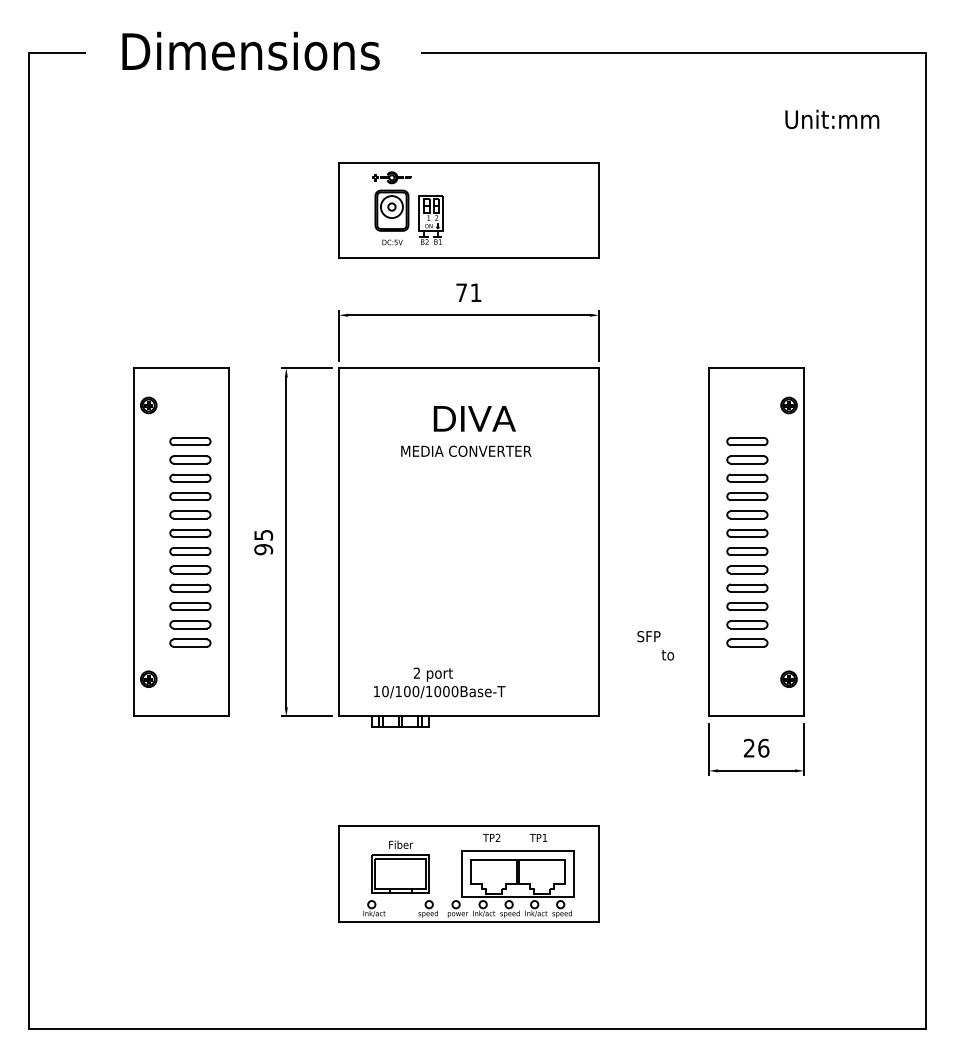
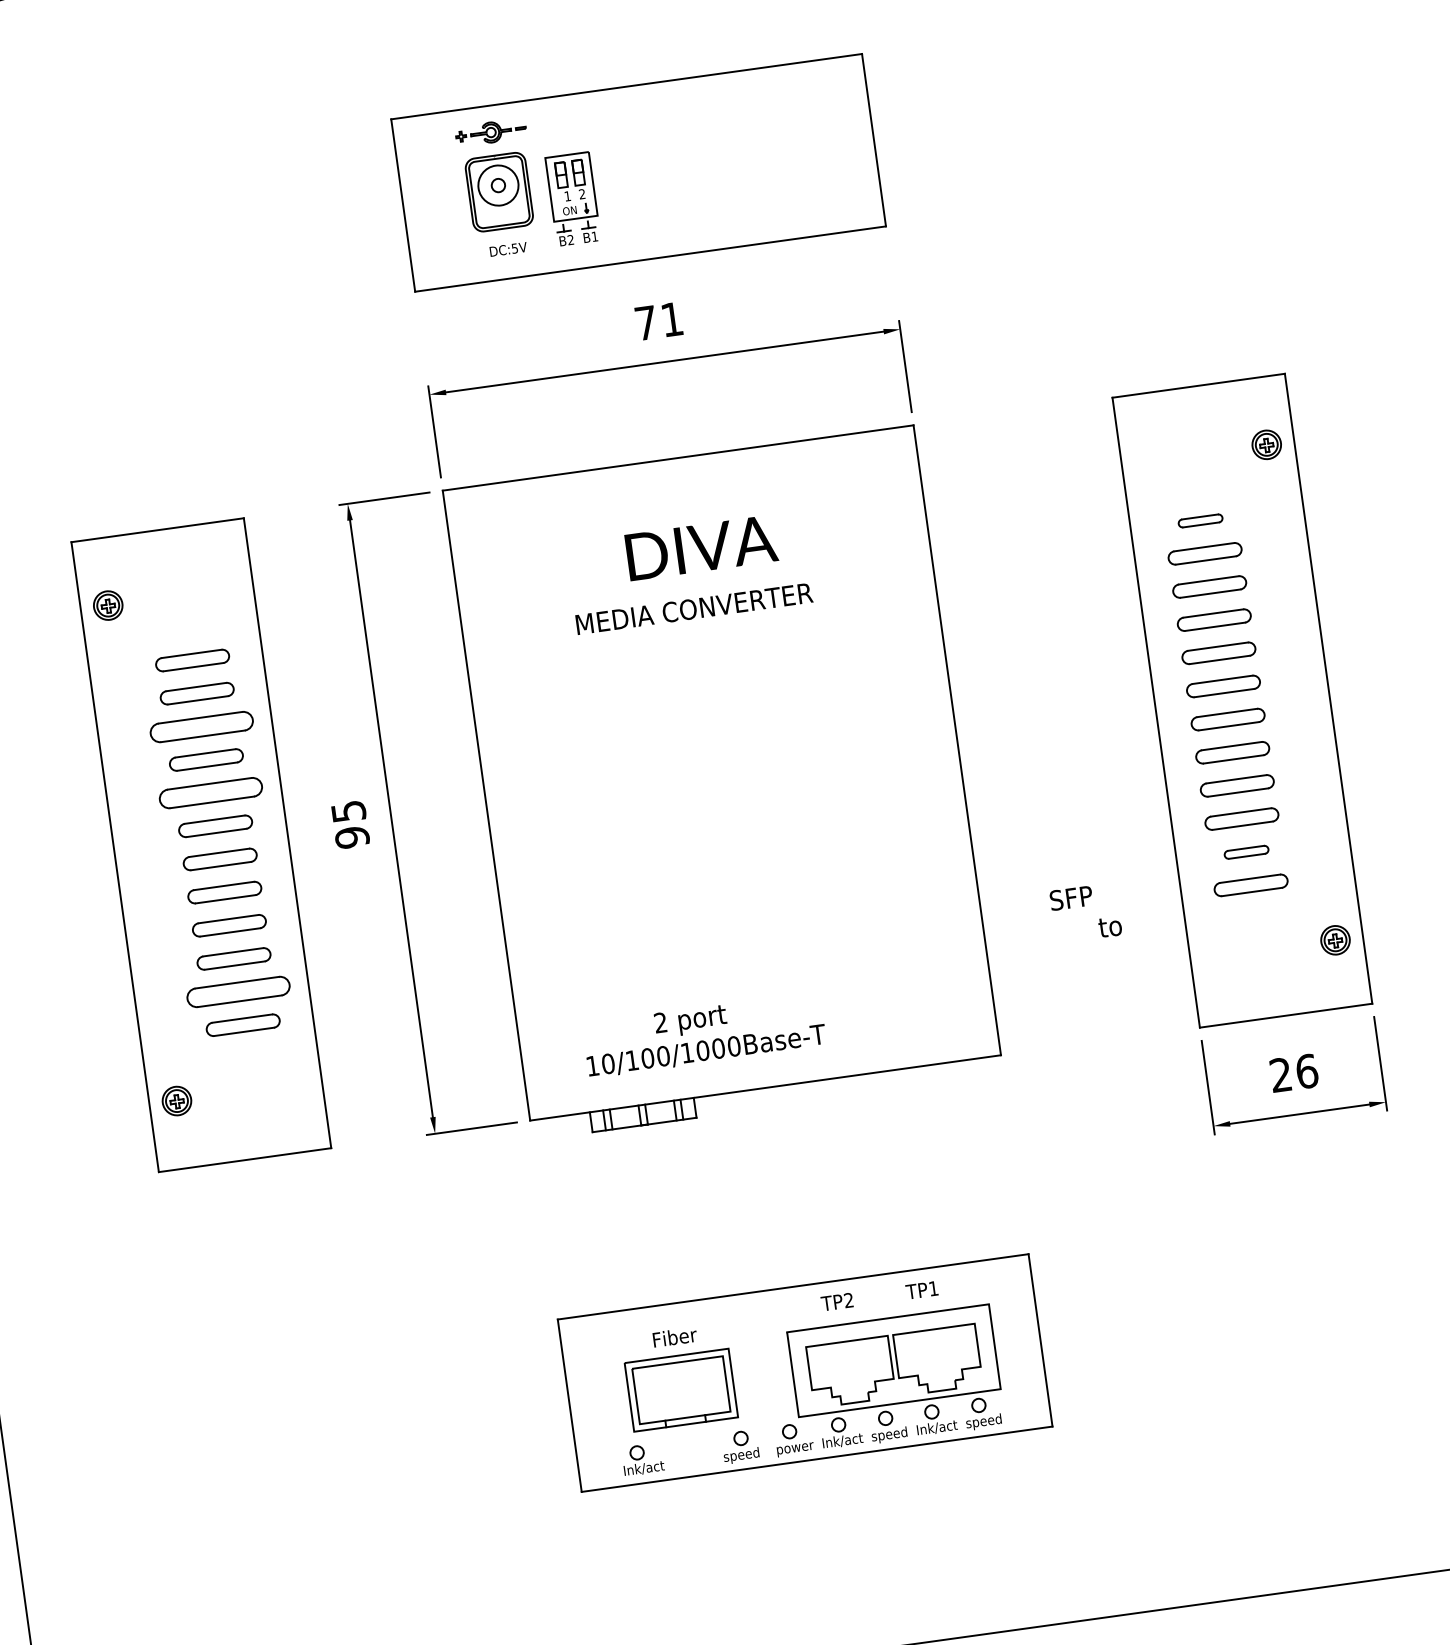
part: (747, 441) -> (1200, 520), size x0.6
part: (190, 477) -> (201, 725), size x1.4
part: (190, 514) -> (211, 792), size x1.4
part: (190, 624) -> (238, 991), size x1.4
part: (747, 624) -> (1246, 851), size x0.6

